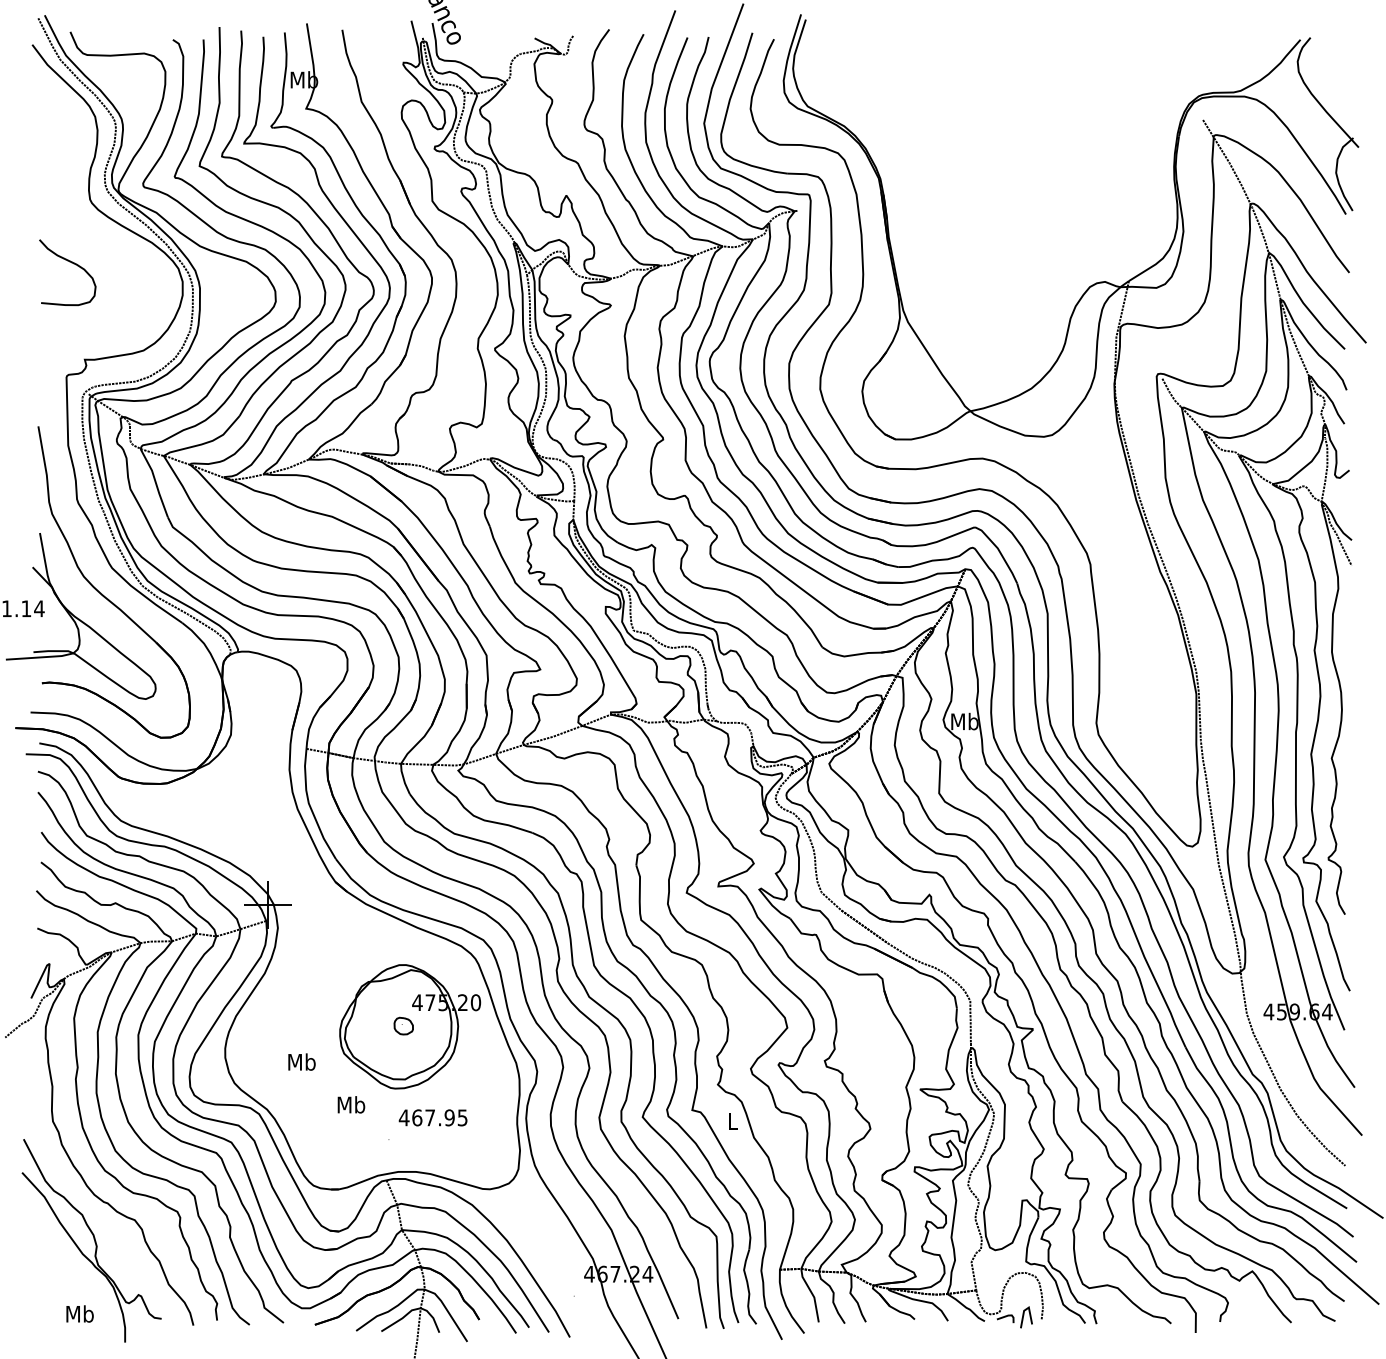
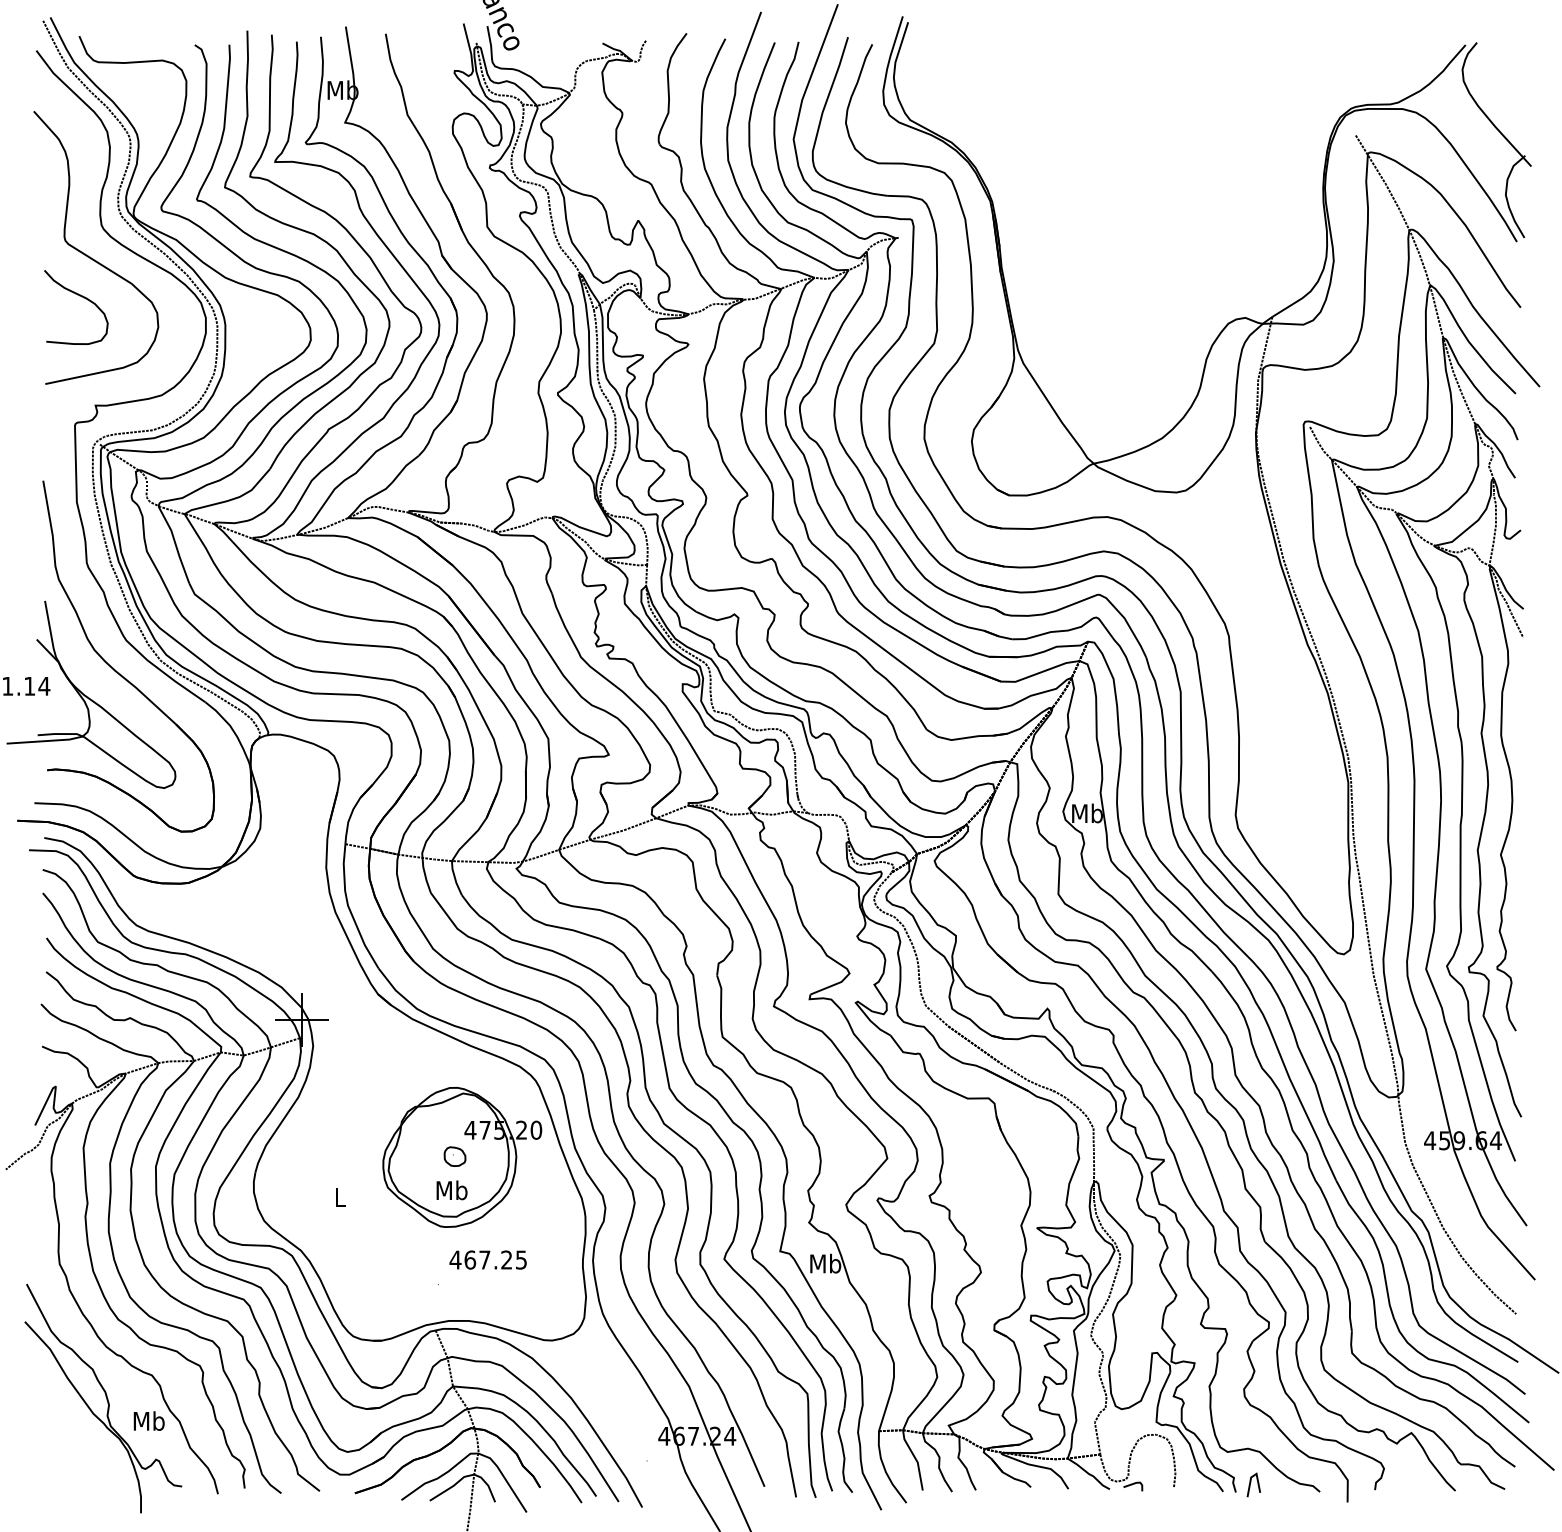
curve: (80, 227) -> (90, 256), added
text: (302, 1061) -> (340, 1196), Mb -> L
text: (350, 1104) -> (451, 1190), moved
text: (449, 1117) -> (506, 1259), 467.95 -> 467.25
text: (732, 1120) -> (825, 1263), L -> Mb
text: (79, 1313) -> (148, 1420), moved
line: (1024, 1315) -> (1251, 1482), moved

